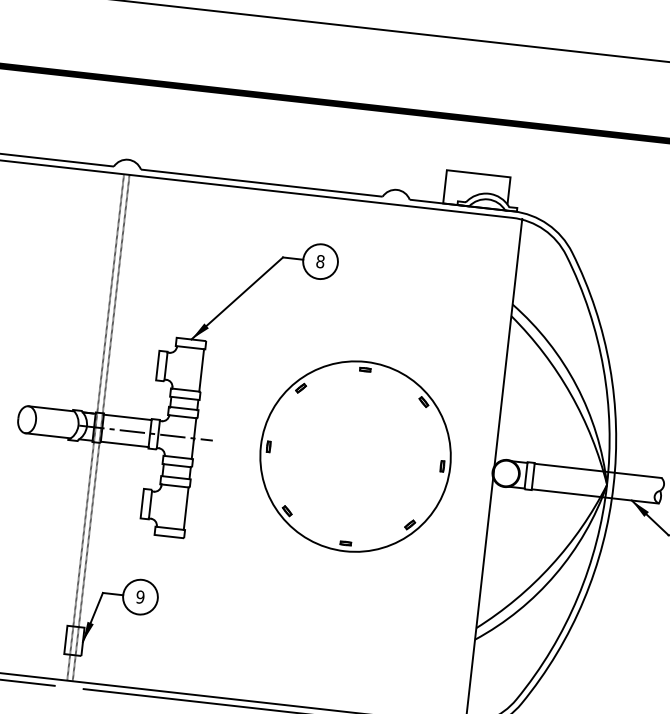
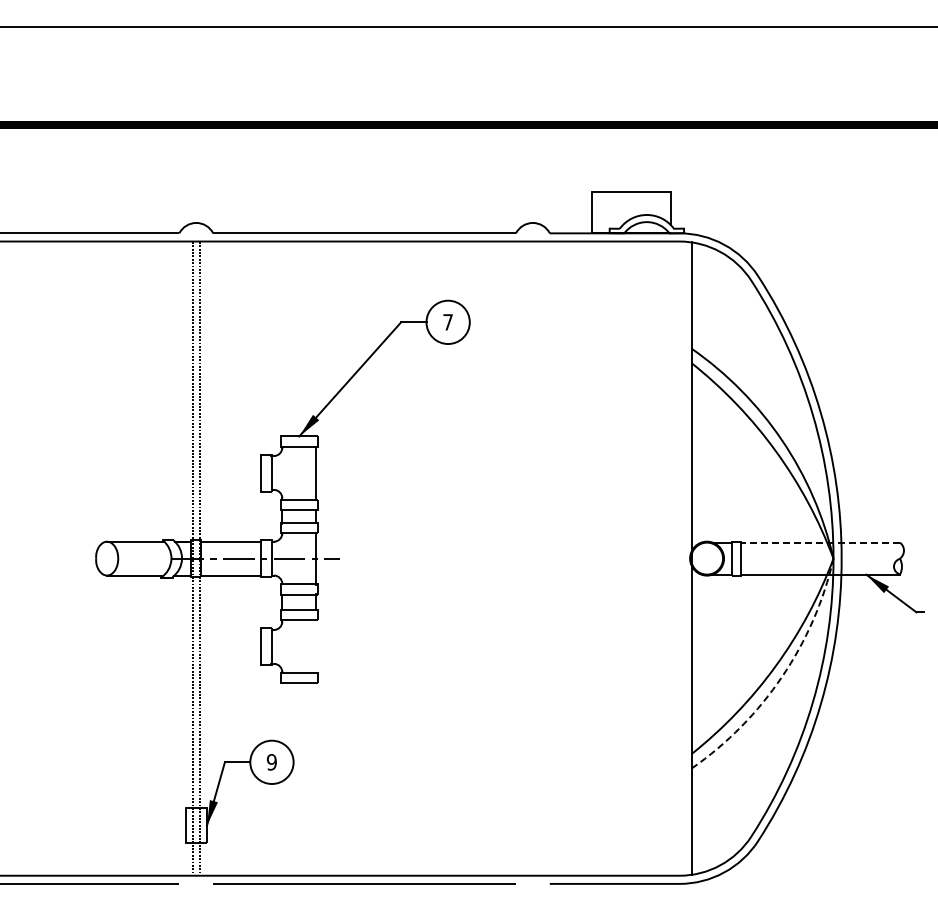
text: (320, 261) -> (448, 322), 8 -> 7
part: (355, 456) -> (518, 558), removed
line: (598, 470) -> (820, 542), solid -> dashed
line: (186, 508) -> (316, 646), removed
arc: (555, 574) -> (782, 676), solid -> dashed

